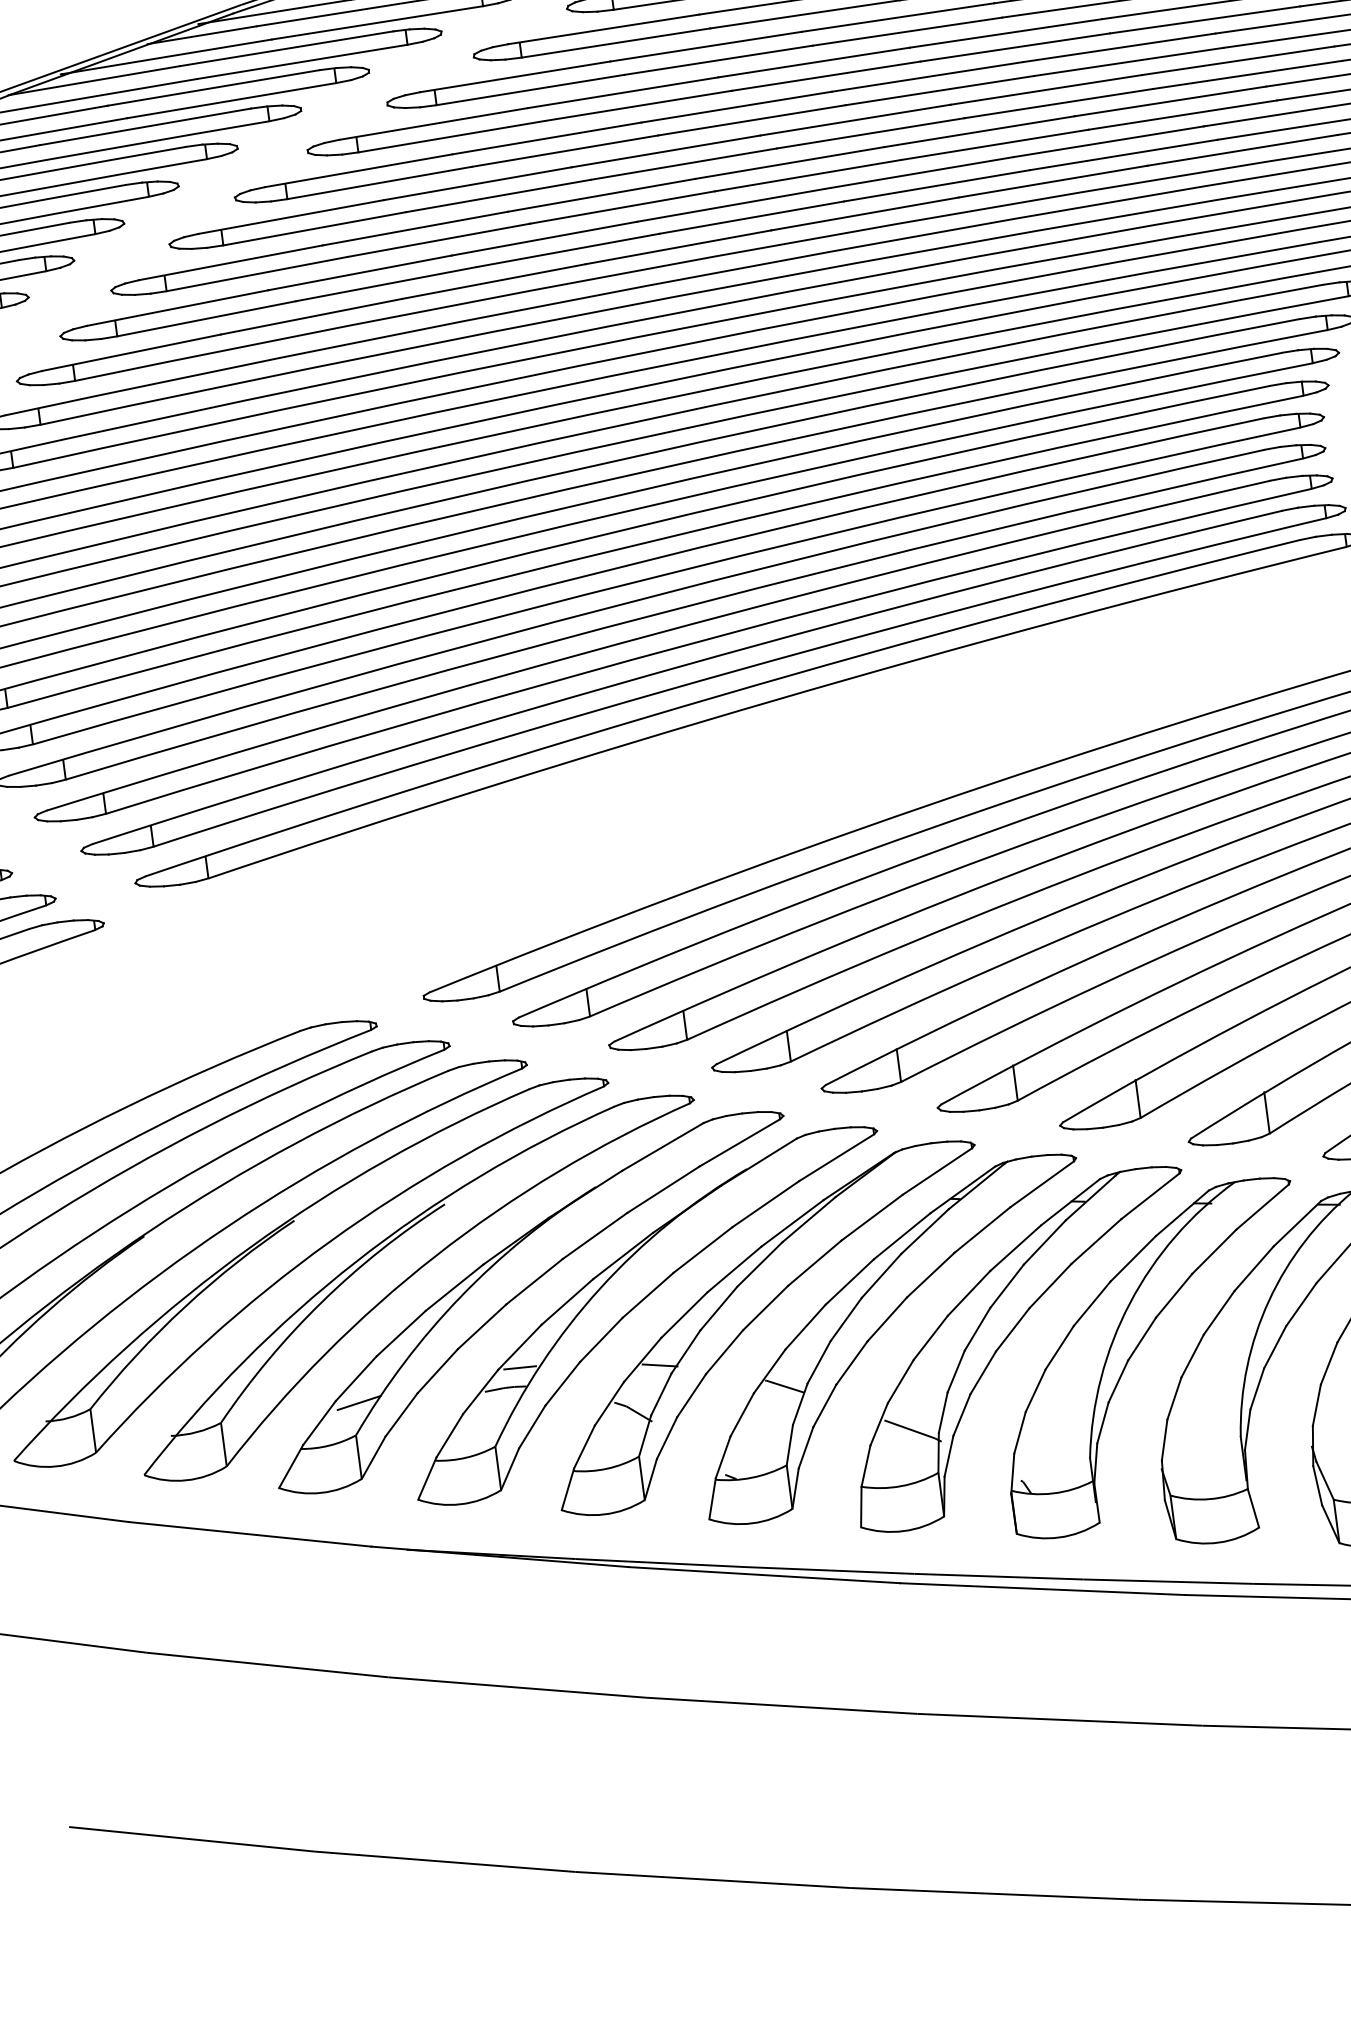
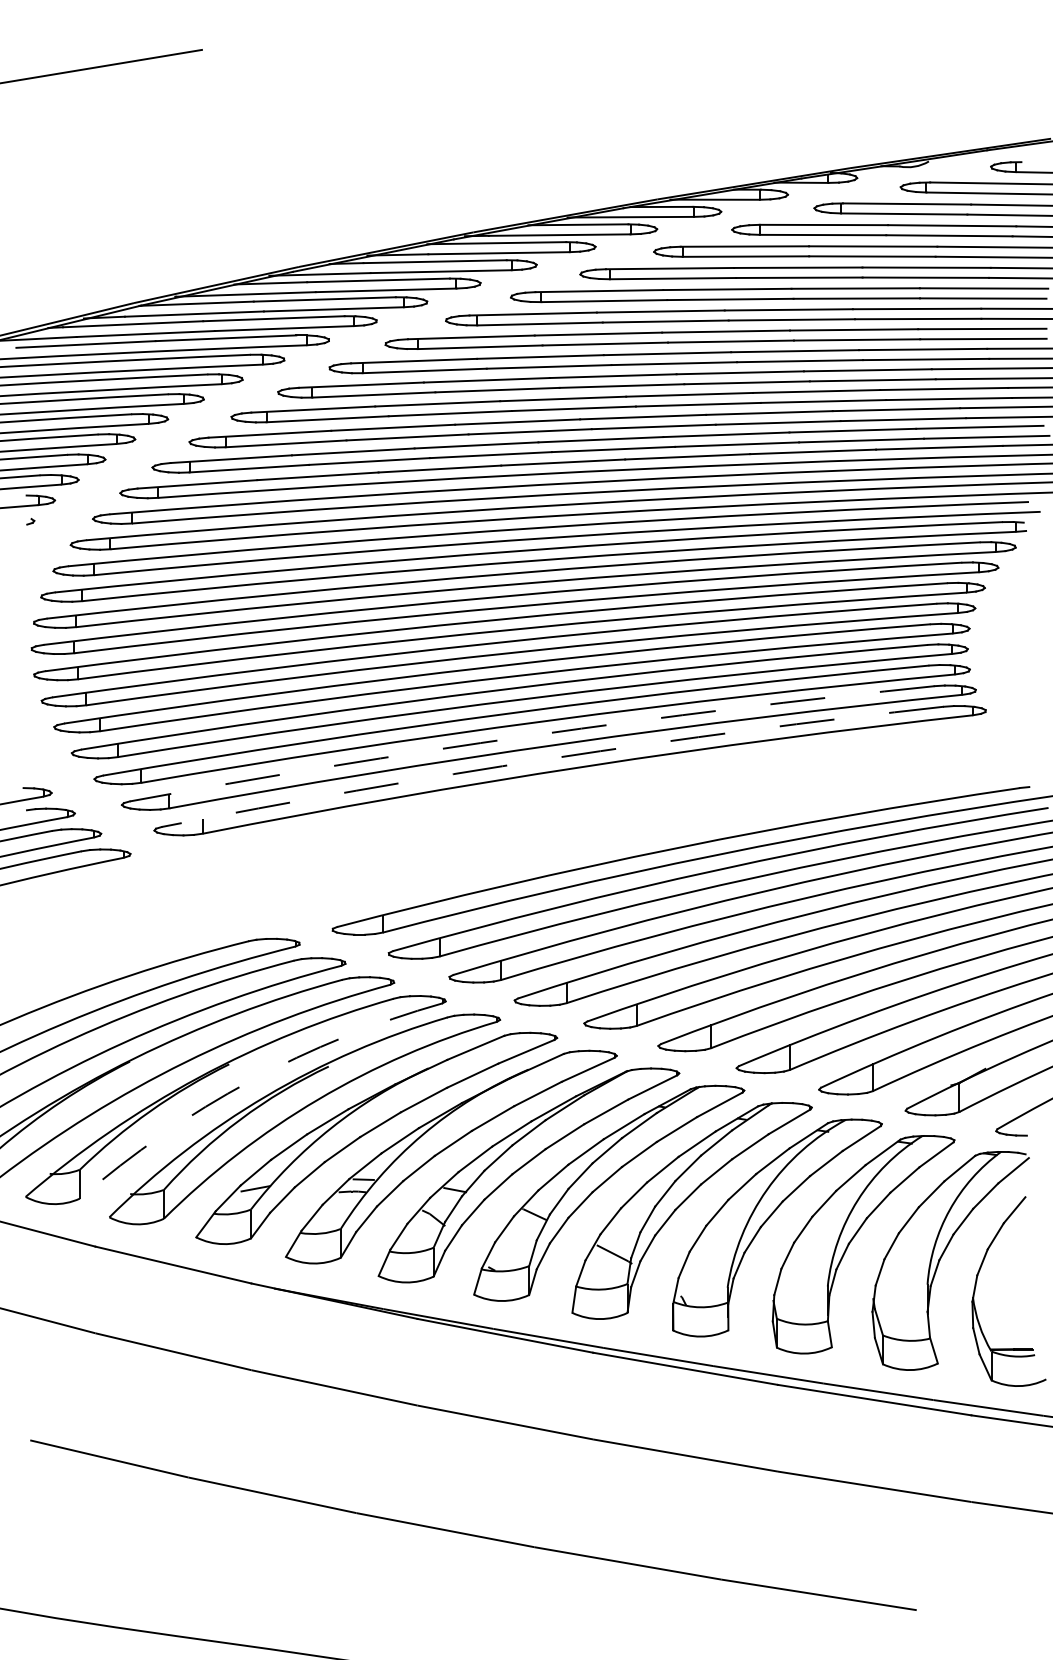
arc: (684, 665) -> (531, 735), solid -> dashed
arc: (719, 695) -> (551, 758), solid -> dashed
arc: (329, 1242) -> (250, 1081), solid -> dashed

